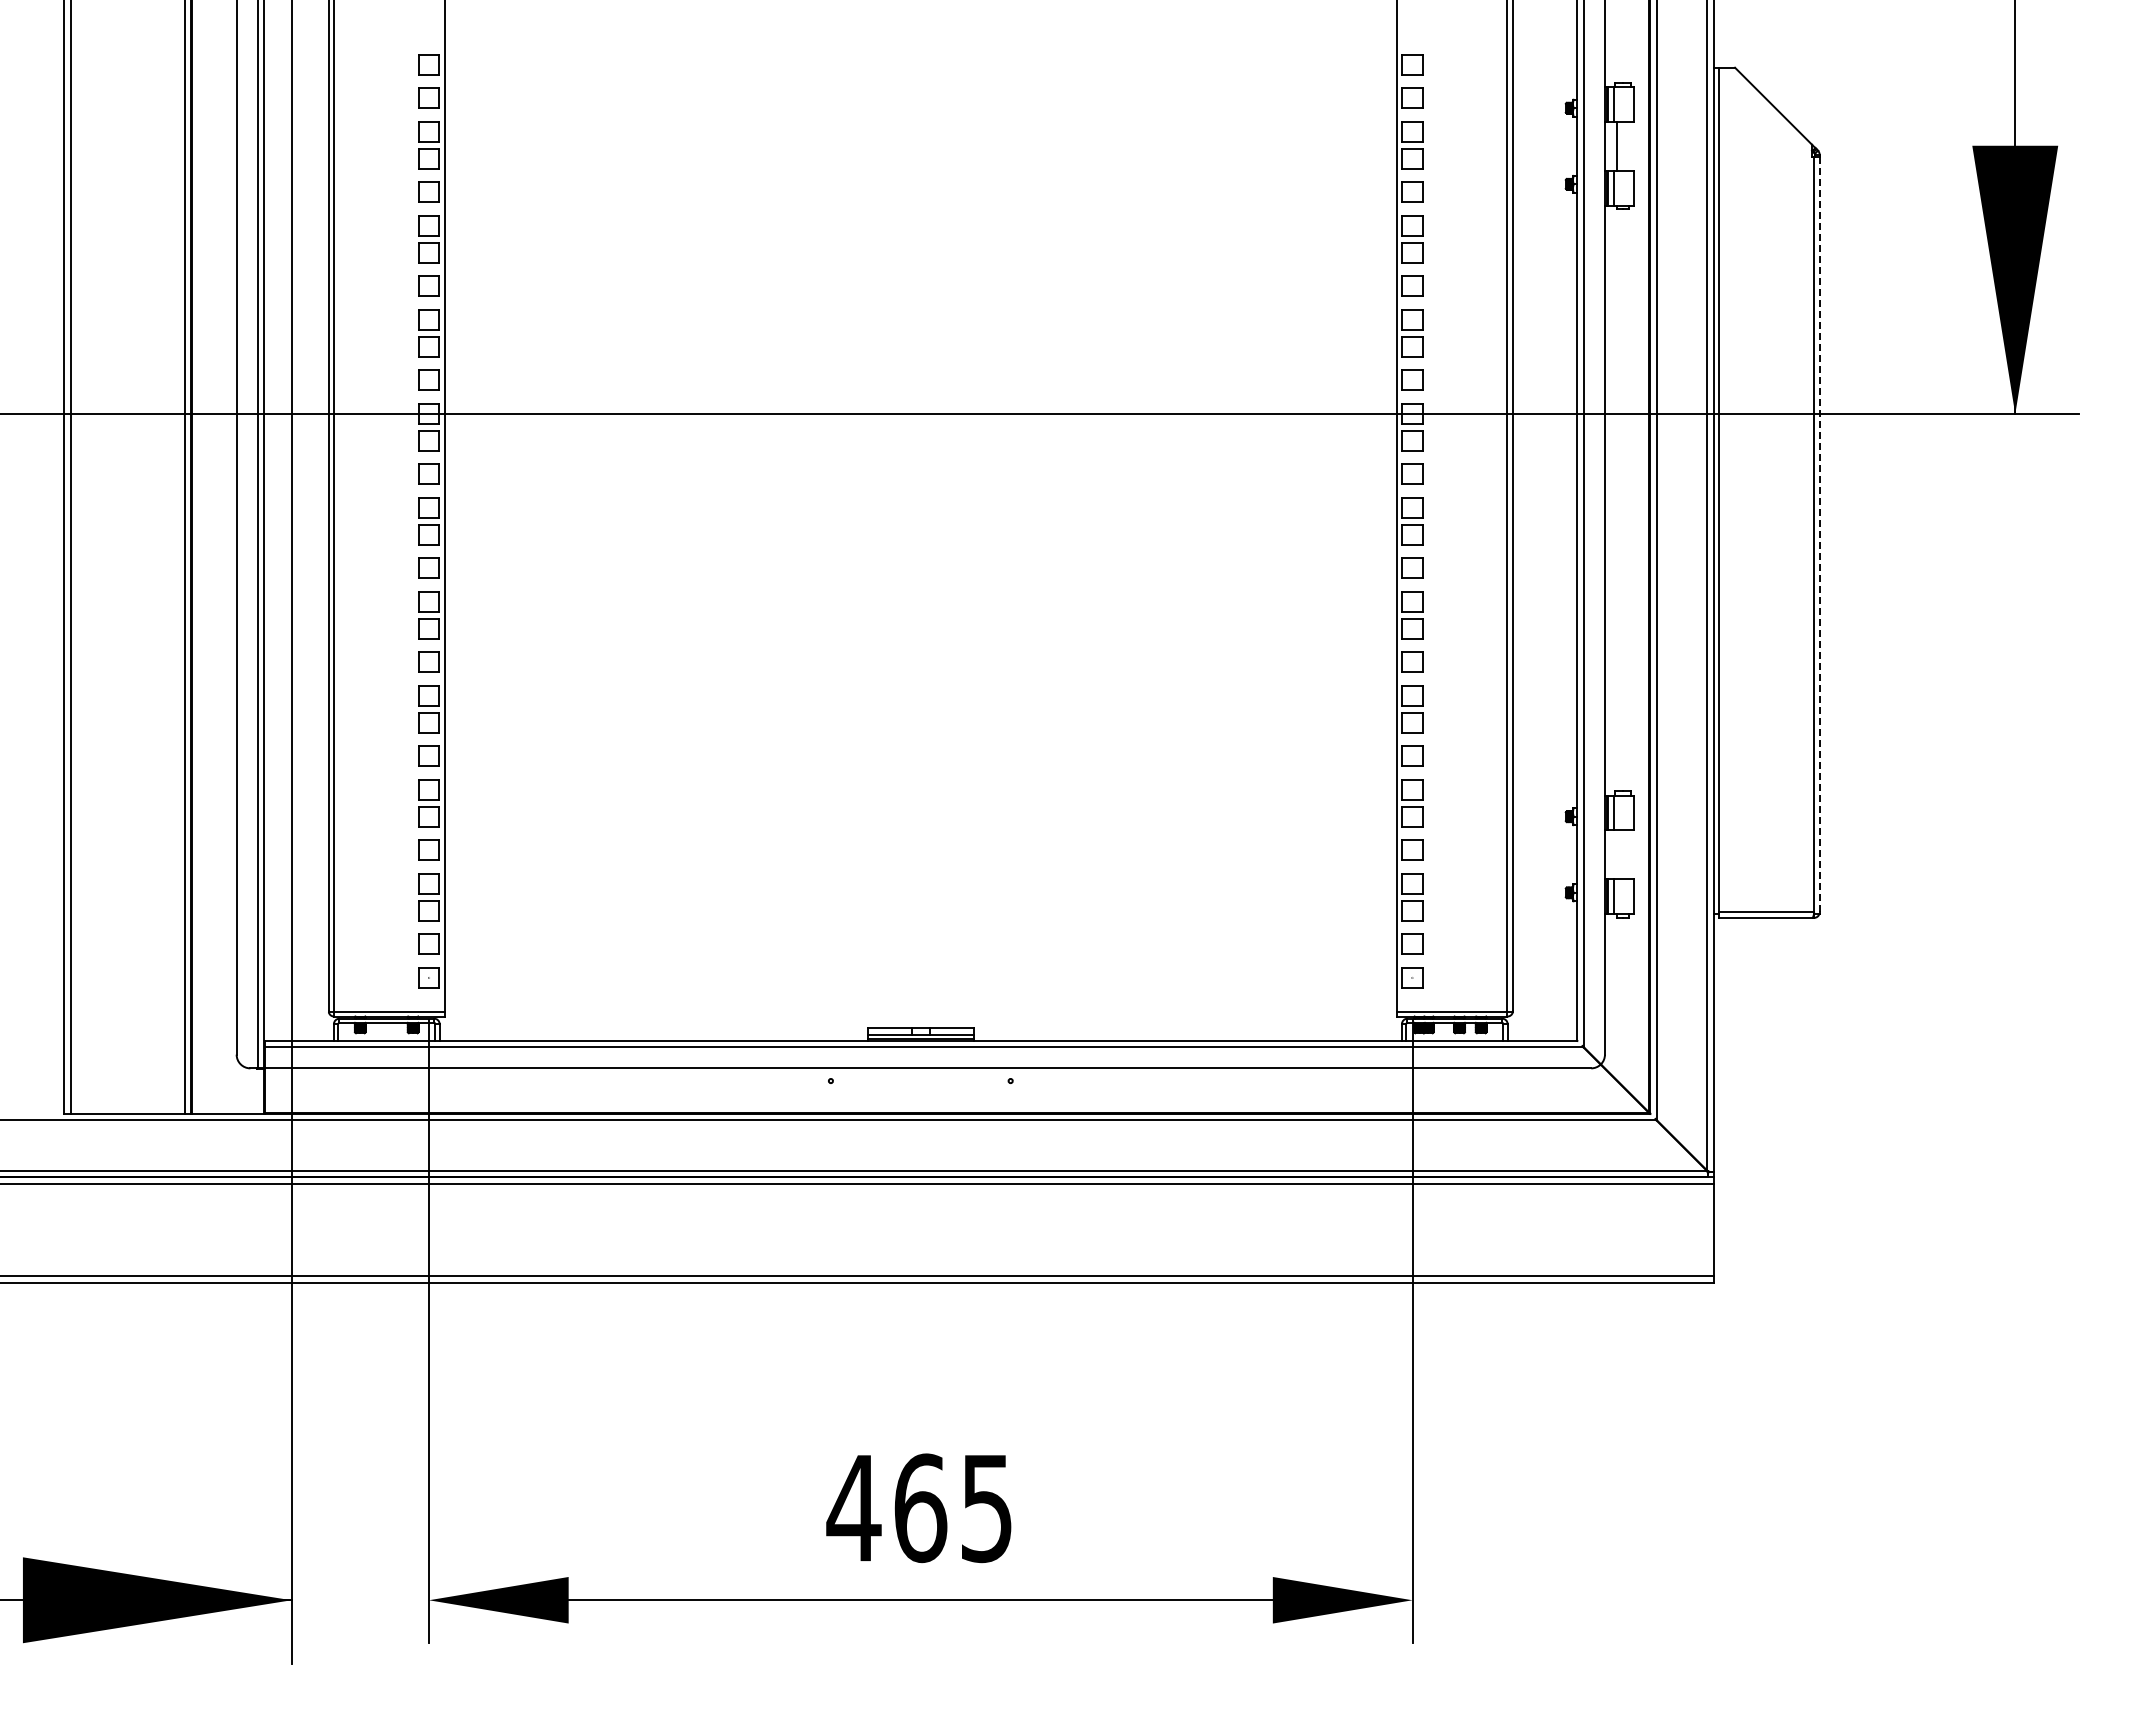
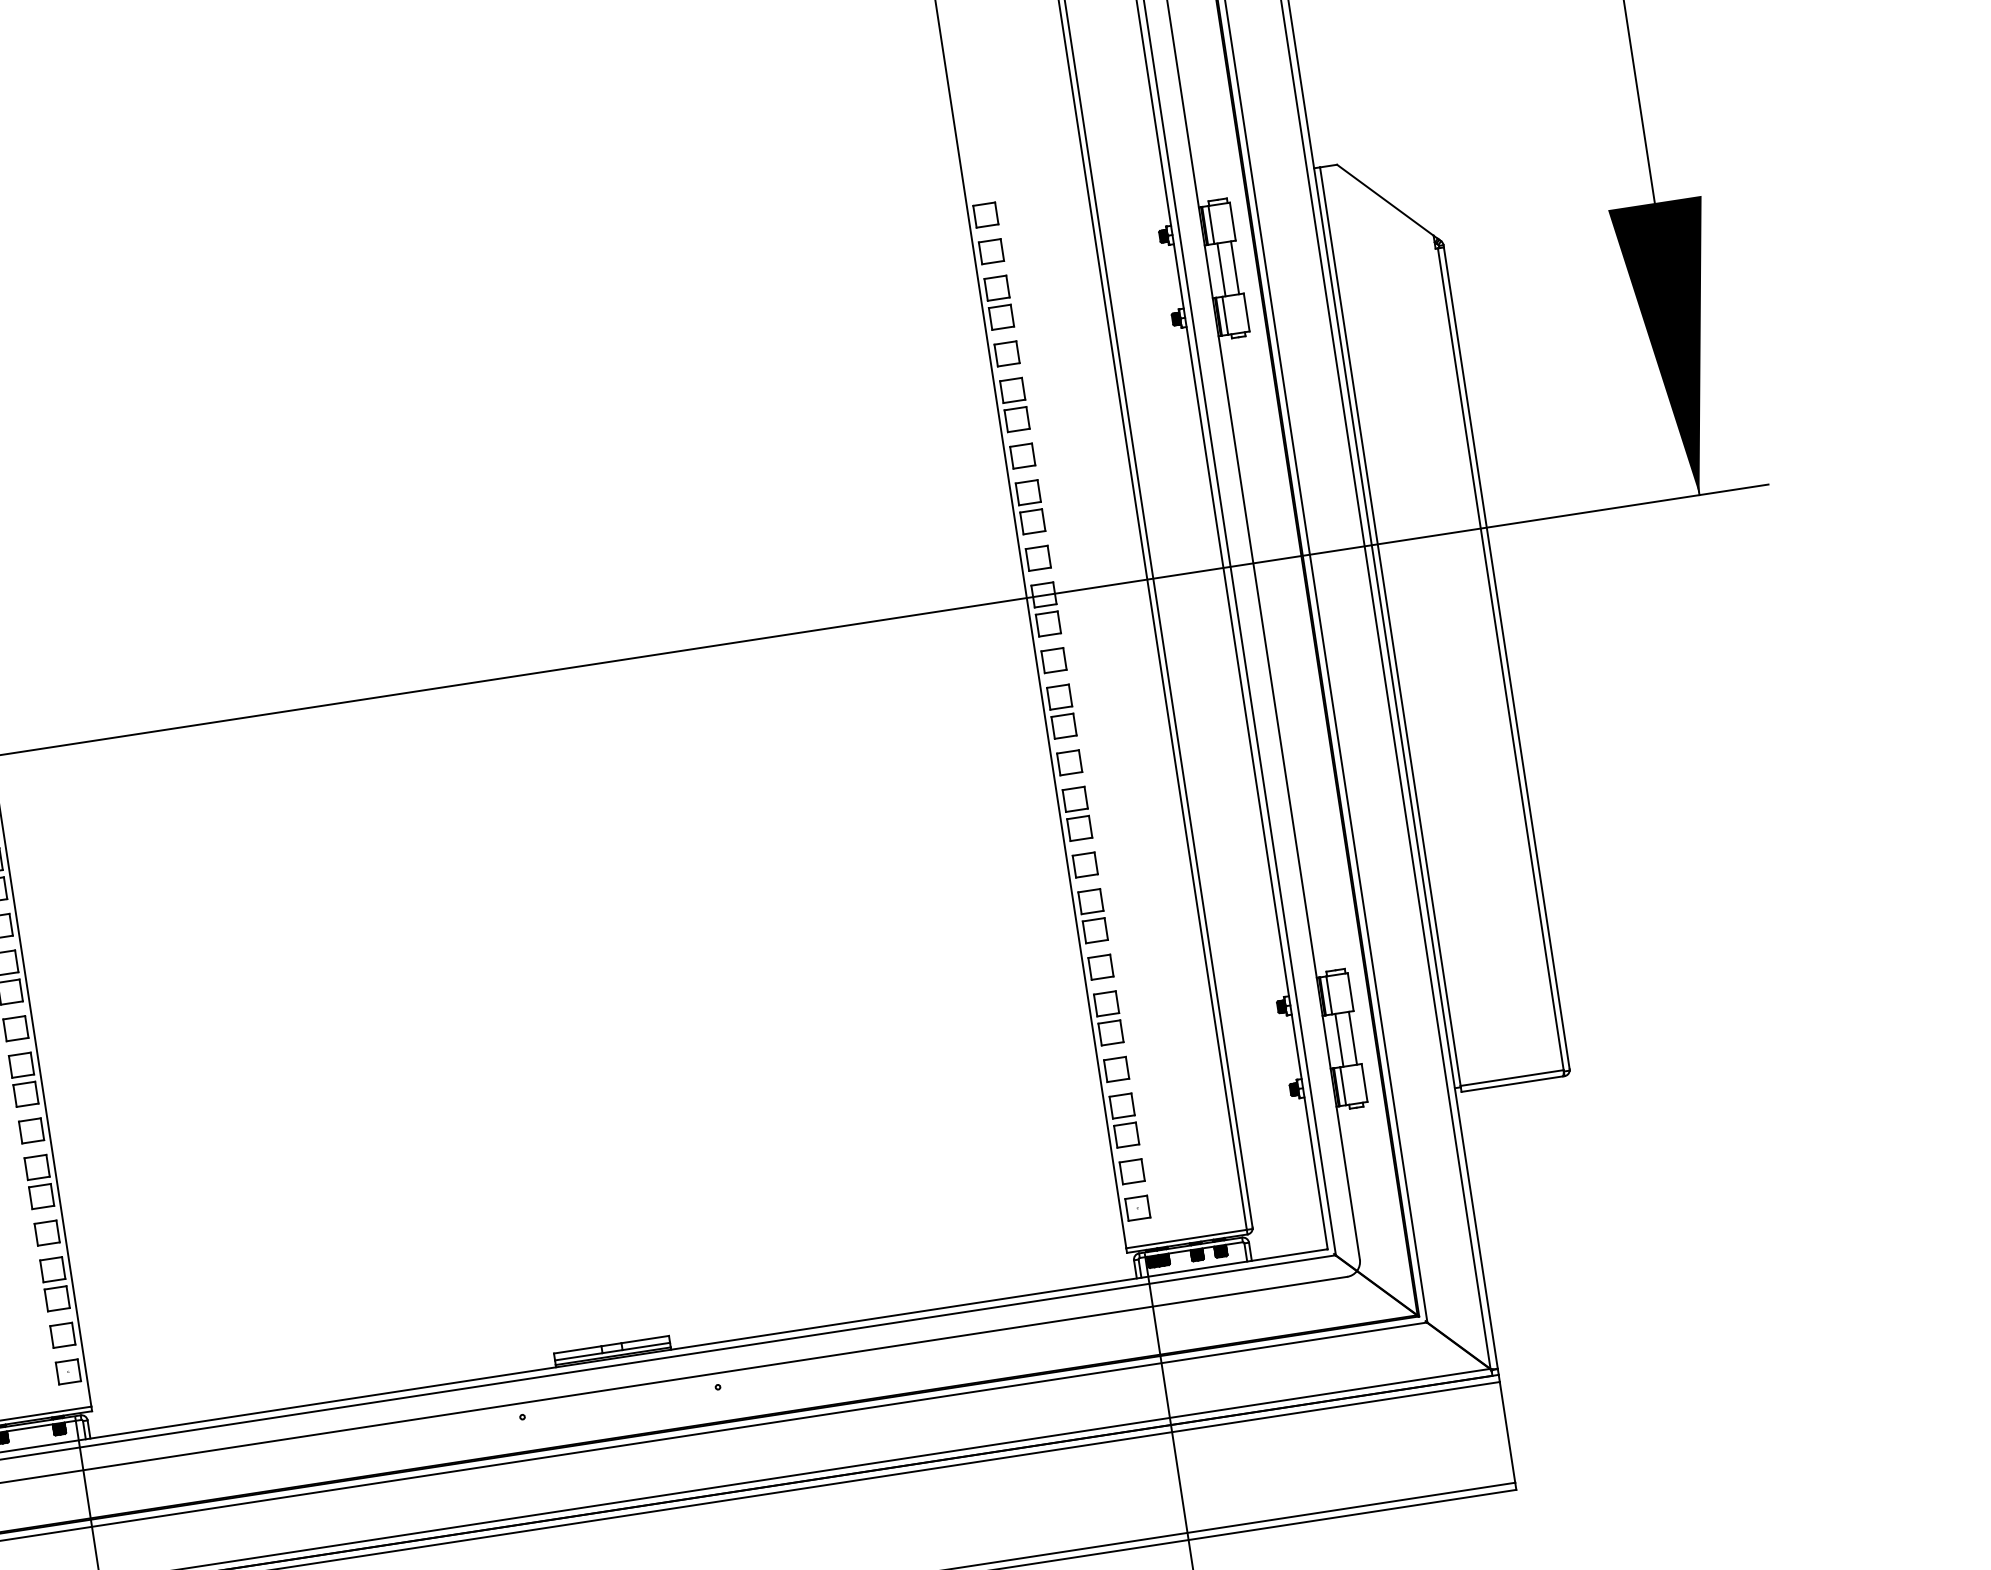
line: (1629, 145) -> (1235, 266), added
line: (1819, 534) -> (1506, 658), dashed -> solid
line: (1616, 854) -> (1339, 1040), added
line: (1629, 854) -> (1353, 1037), added

